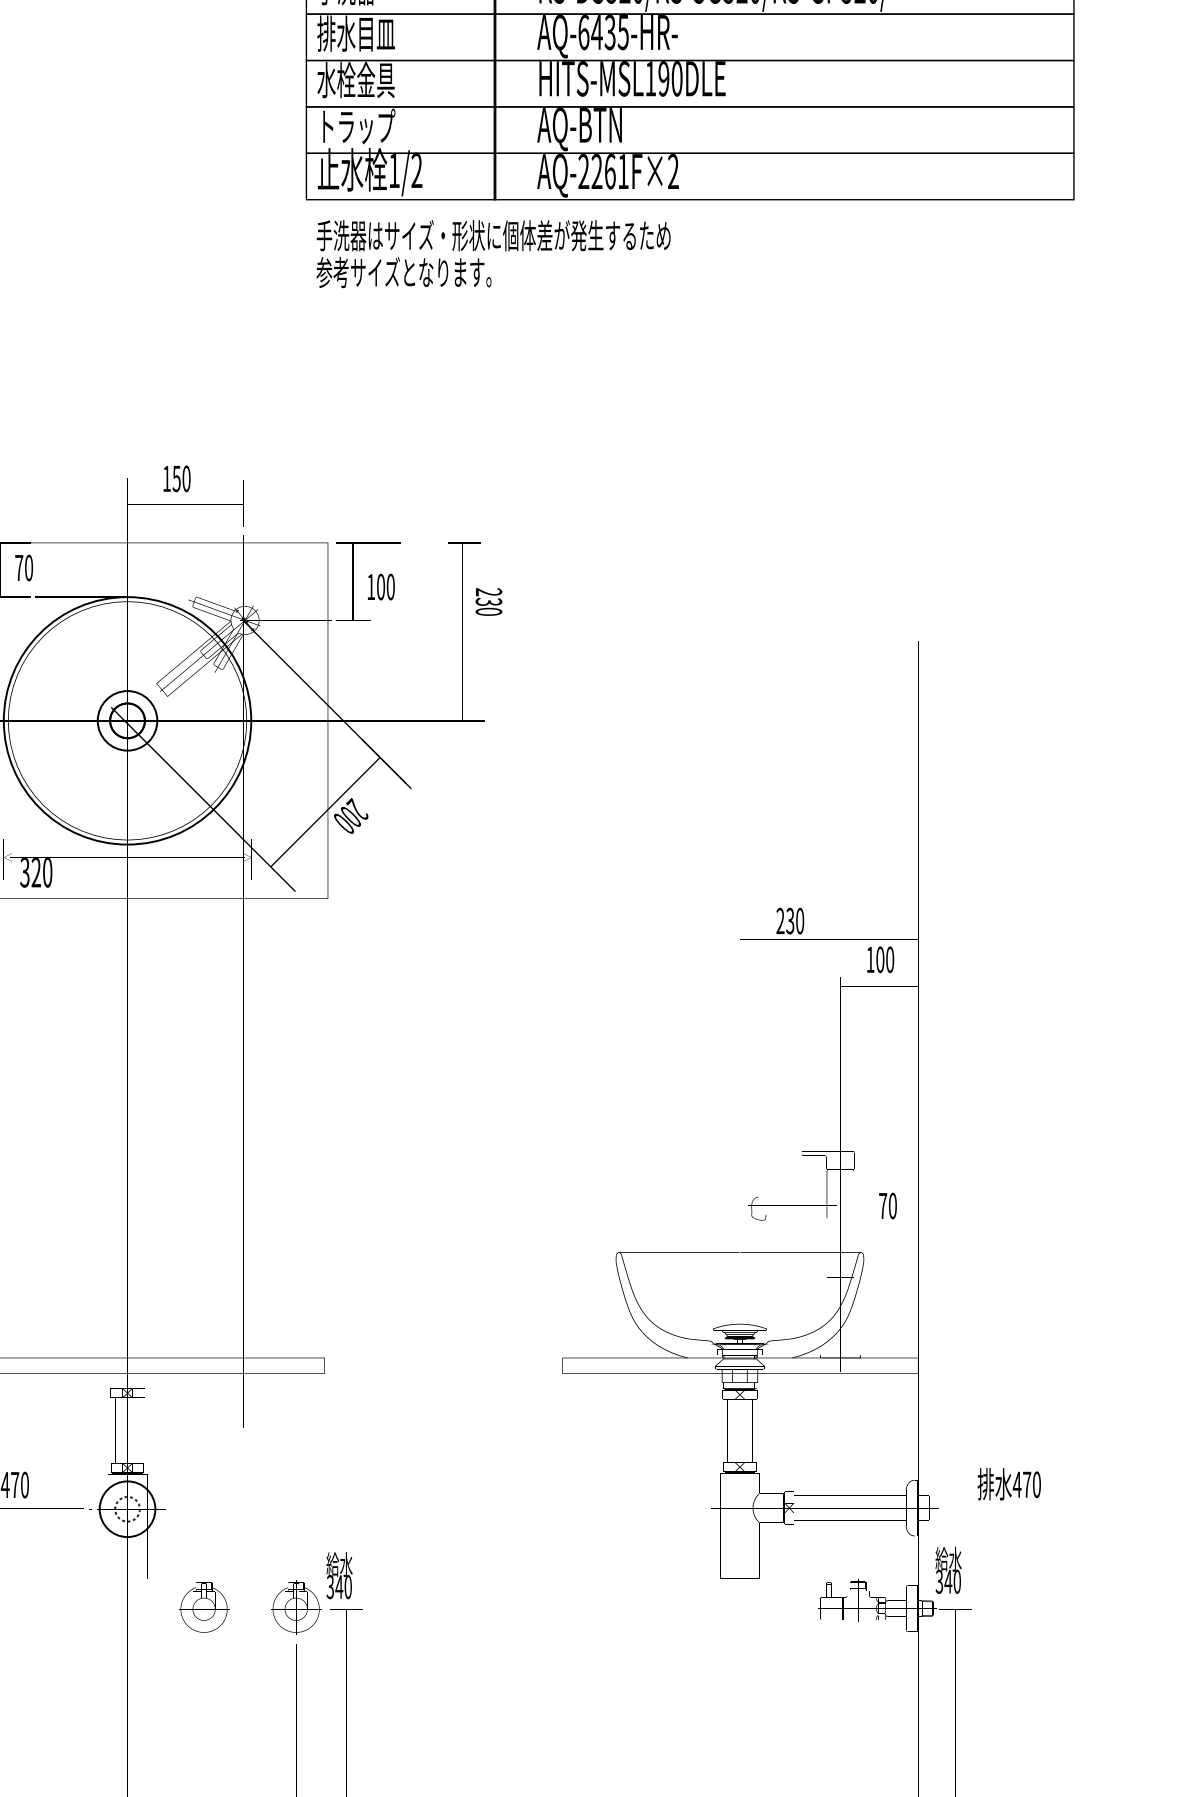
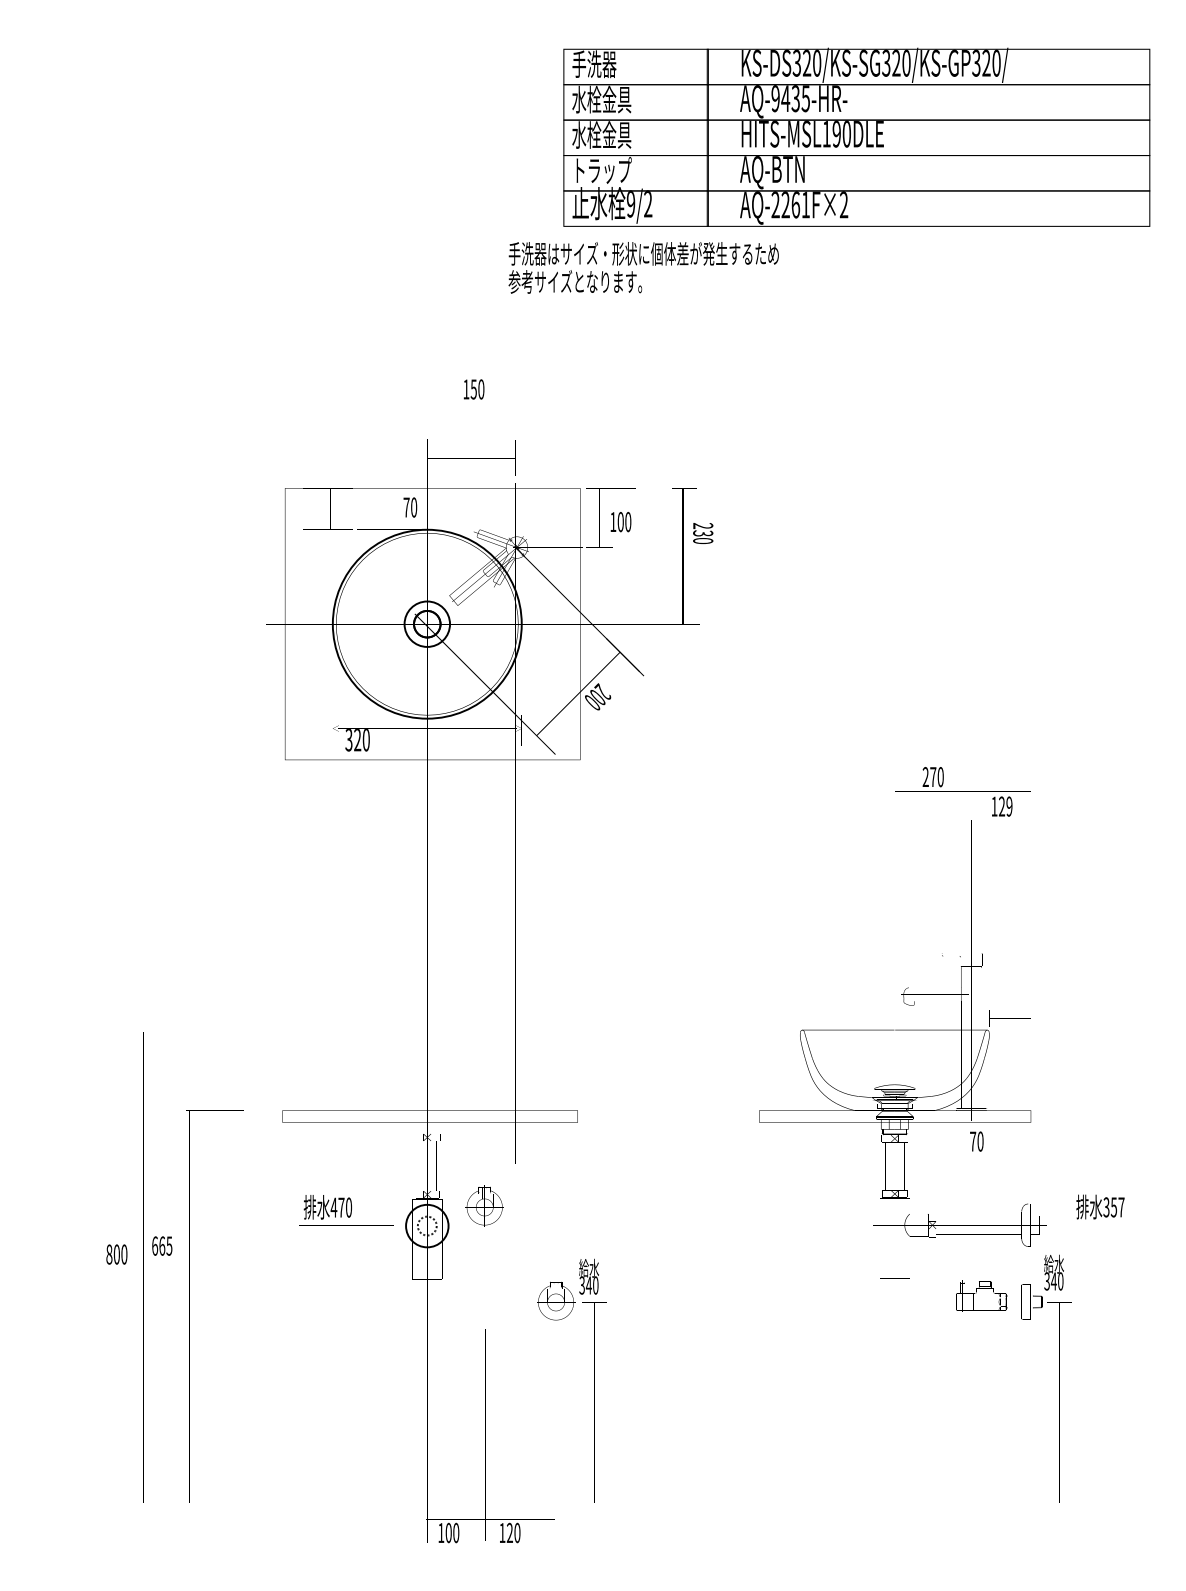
text: (583, 32) -> (775, 98), AQ-6435-HR- -> AQ-9435-HR-
text: (355, 33) -> (601, 99), 排水目皿 -> 水栓金具
text: (393, 169) -> (630, 203), 1/2 -> 9/2
text: (493, 253) -> (643, 267), moved
text: (176, 478) -> (473, 389), moved
text: (24, 567) -> (410, 507), moved
text: (790, 921) -> (933, 777), 230 -> 270
text: (884, 959) -> (1005, 806), 100 -> 129
text: (887, 1205) -> (976, 1141), moved
text: (1026, 1484) -> (1113, 1207), 470 -> 357
part: (203, 1606) -> (484, 1205), moved

